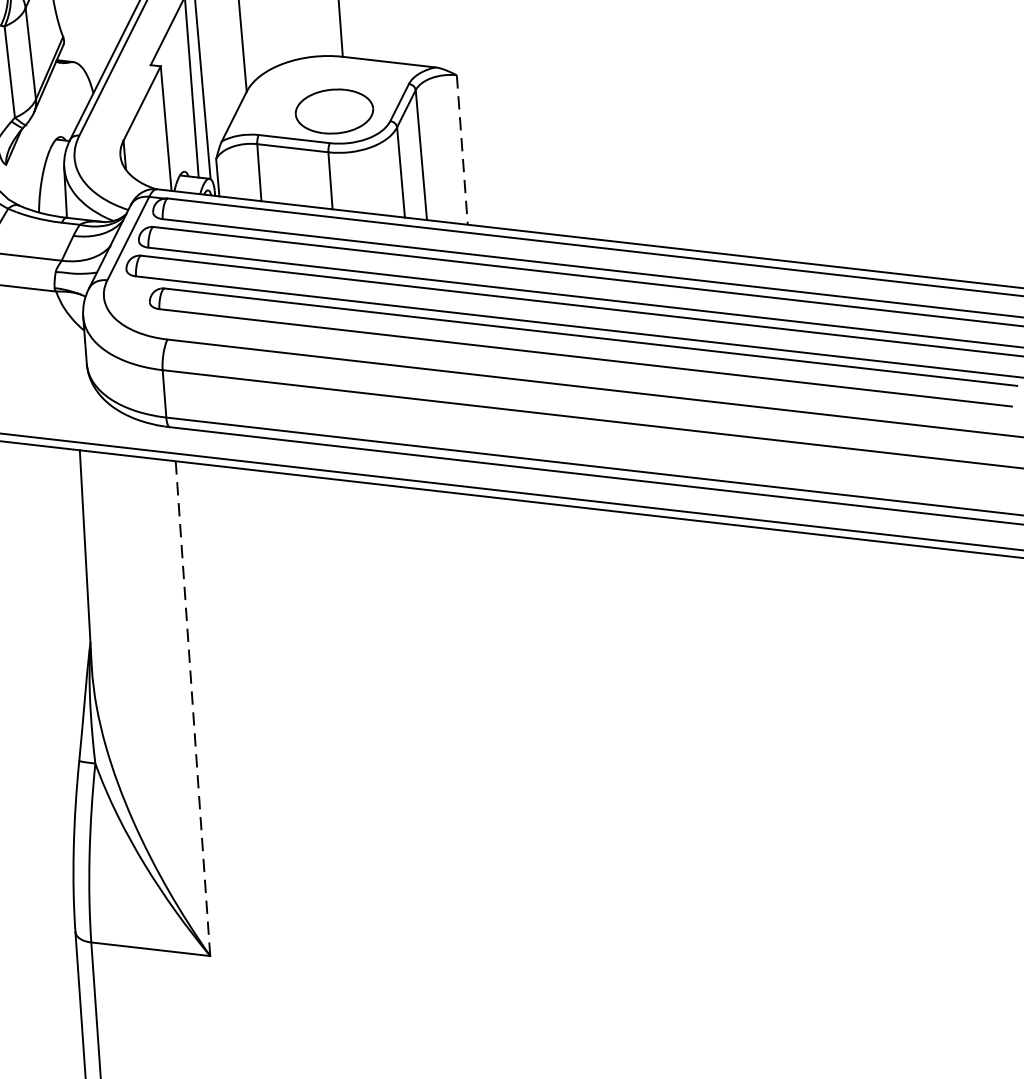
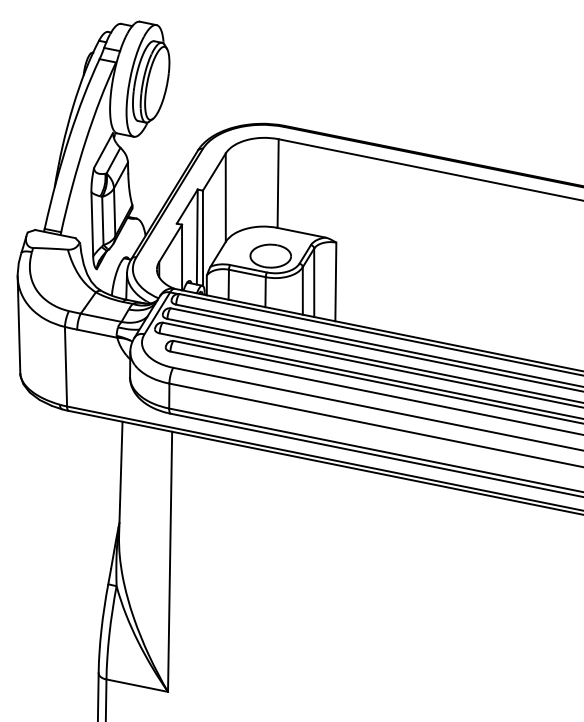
line: (461, 151) -> (335, 282), dashed -> solid
line: (193, 709) -> (170, 562), dashed -> solid

